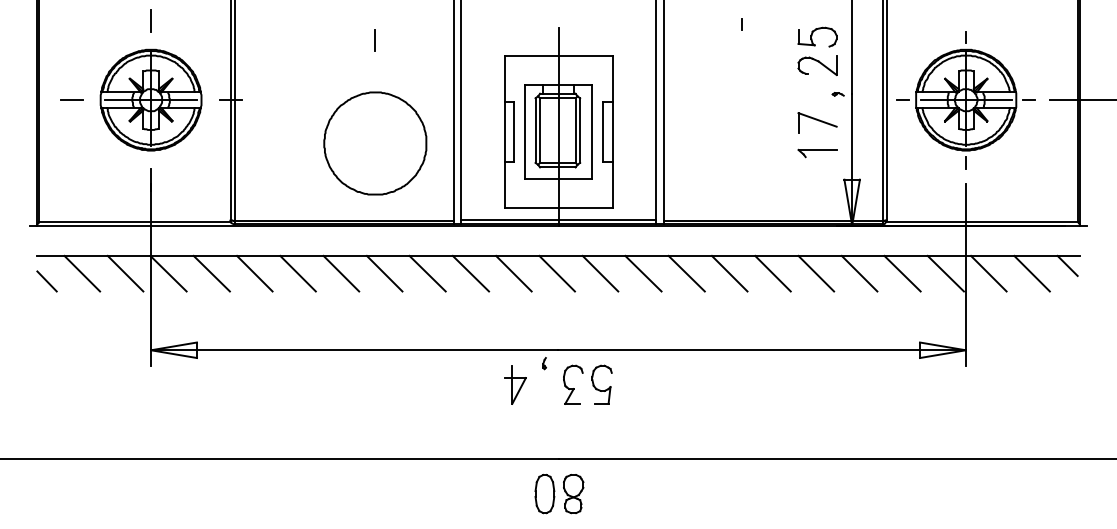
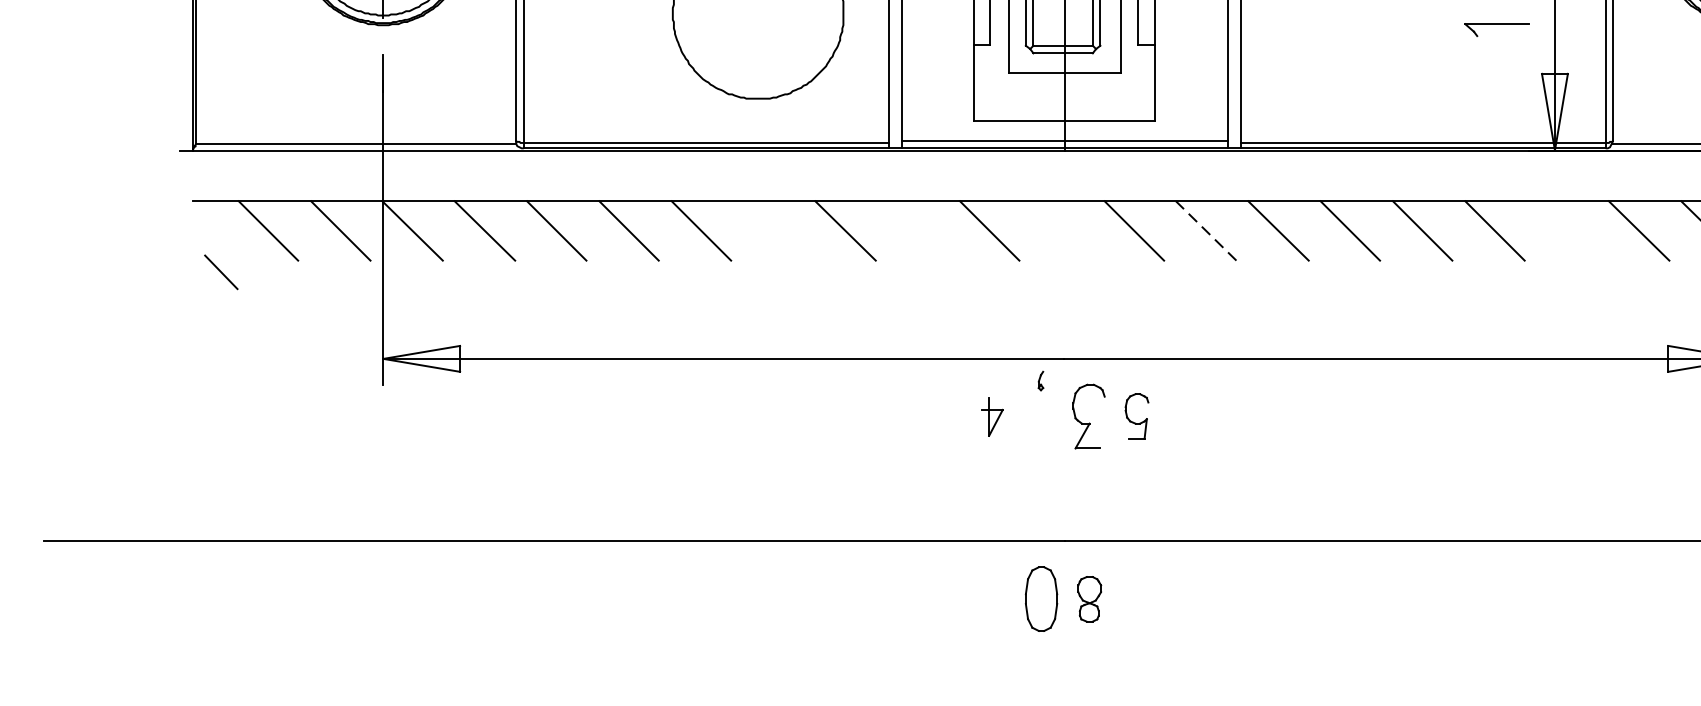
line: (384, 273) -> (773, 230), removed
line: (470, 273) -> (917, 230), removed
line: (556, 273) -> (1060, 230), removed
line: (643, 273) -> (1206, 230), solid -> dashed
line: (859, 273) -> (1567, 230), removed
line: (46, 281) -> (220, 272), moved
part: (515, 384) -> (992, 416), size x0.6
part: (601, 384) -> (1136, 416), size x0.7
part: (573, 494) -> (1089, 599), size x0.7

